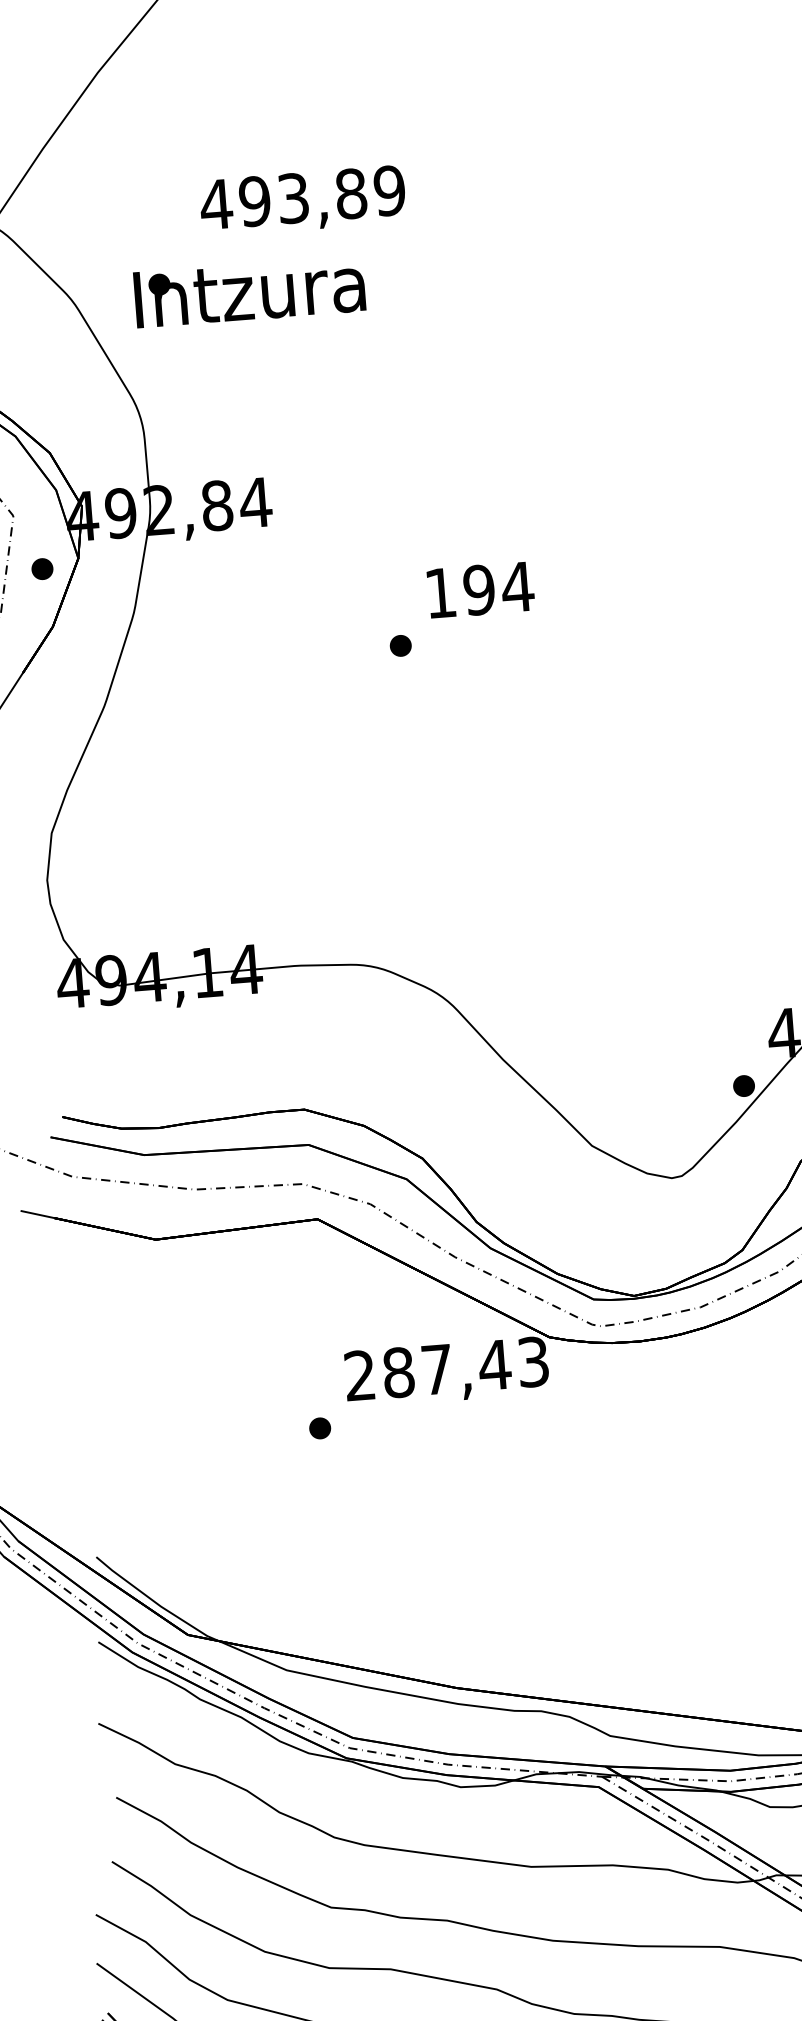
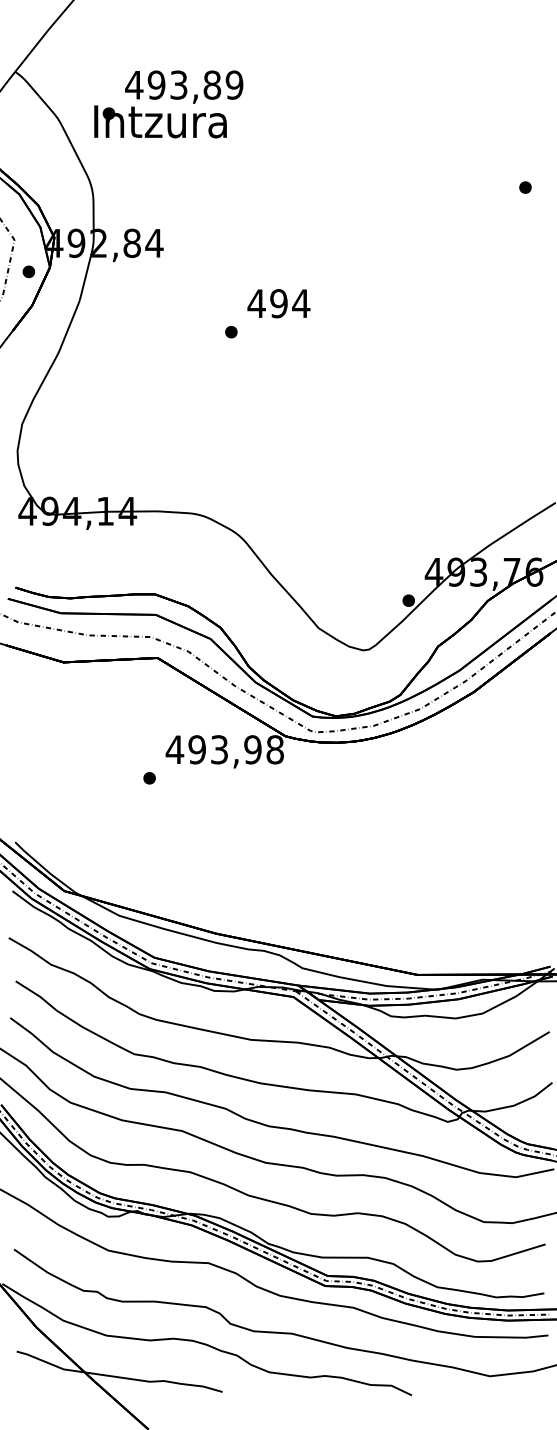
text: (303, 199) -> (184, 86), moved
text: (440, 592) -> (256, 303), 194 -> 494
text: (445, 1368) -> (224, 749), 287,43 -> 493,98

